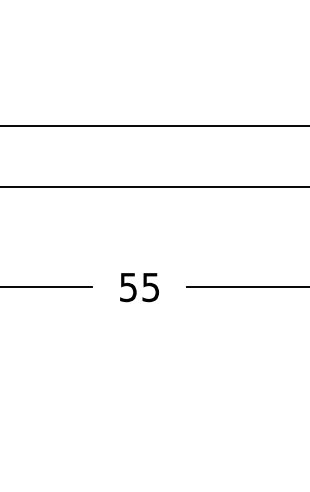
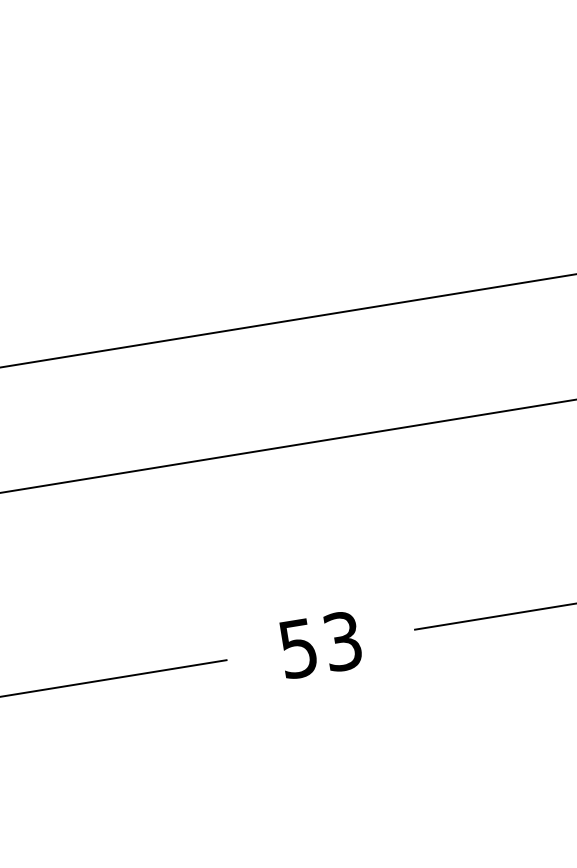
text: (151, 286) -> (343, 639), 55 -> 53

